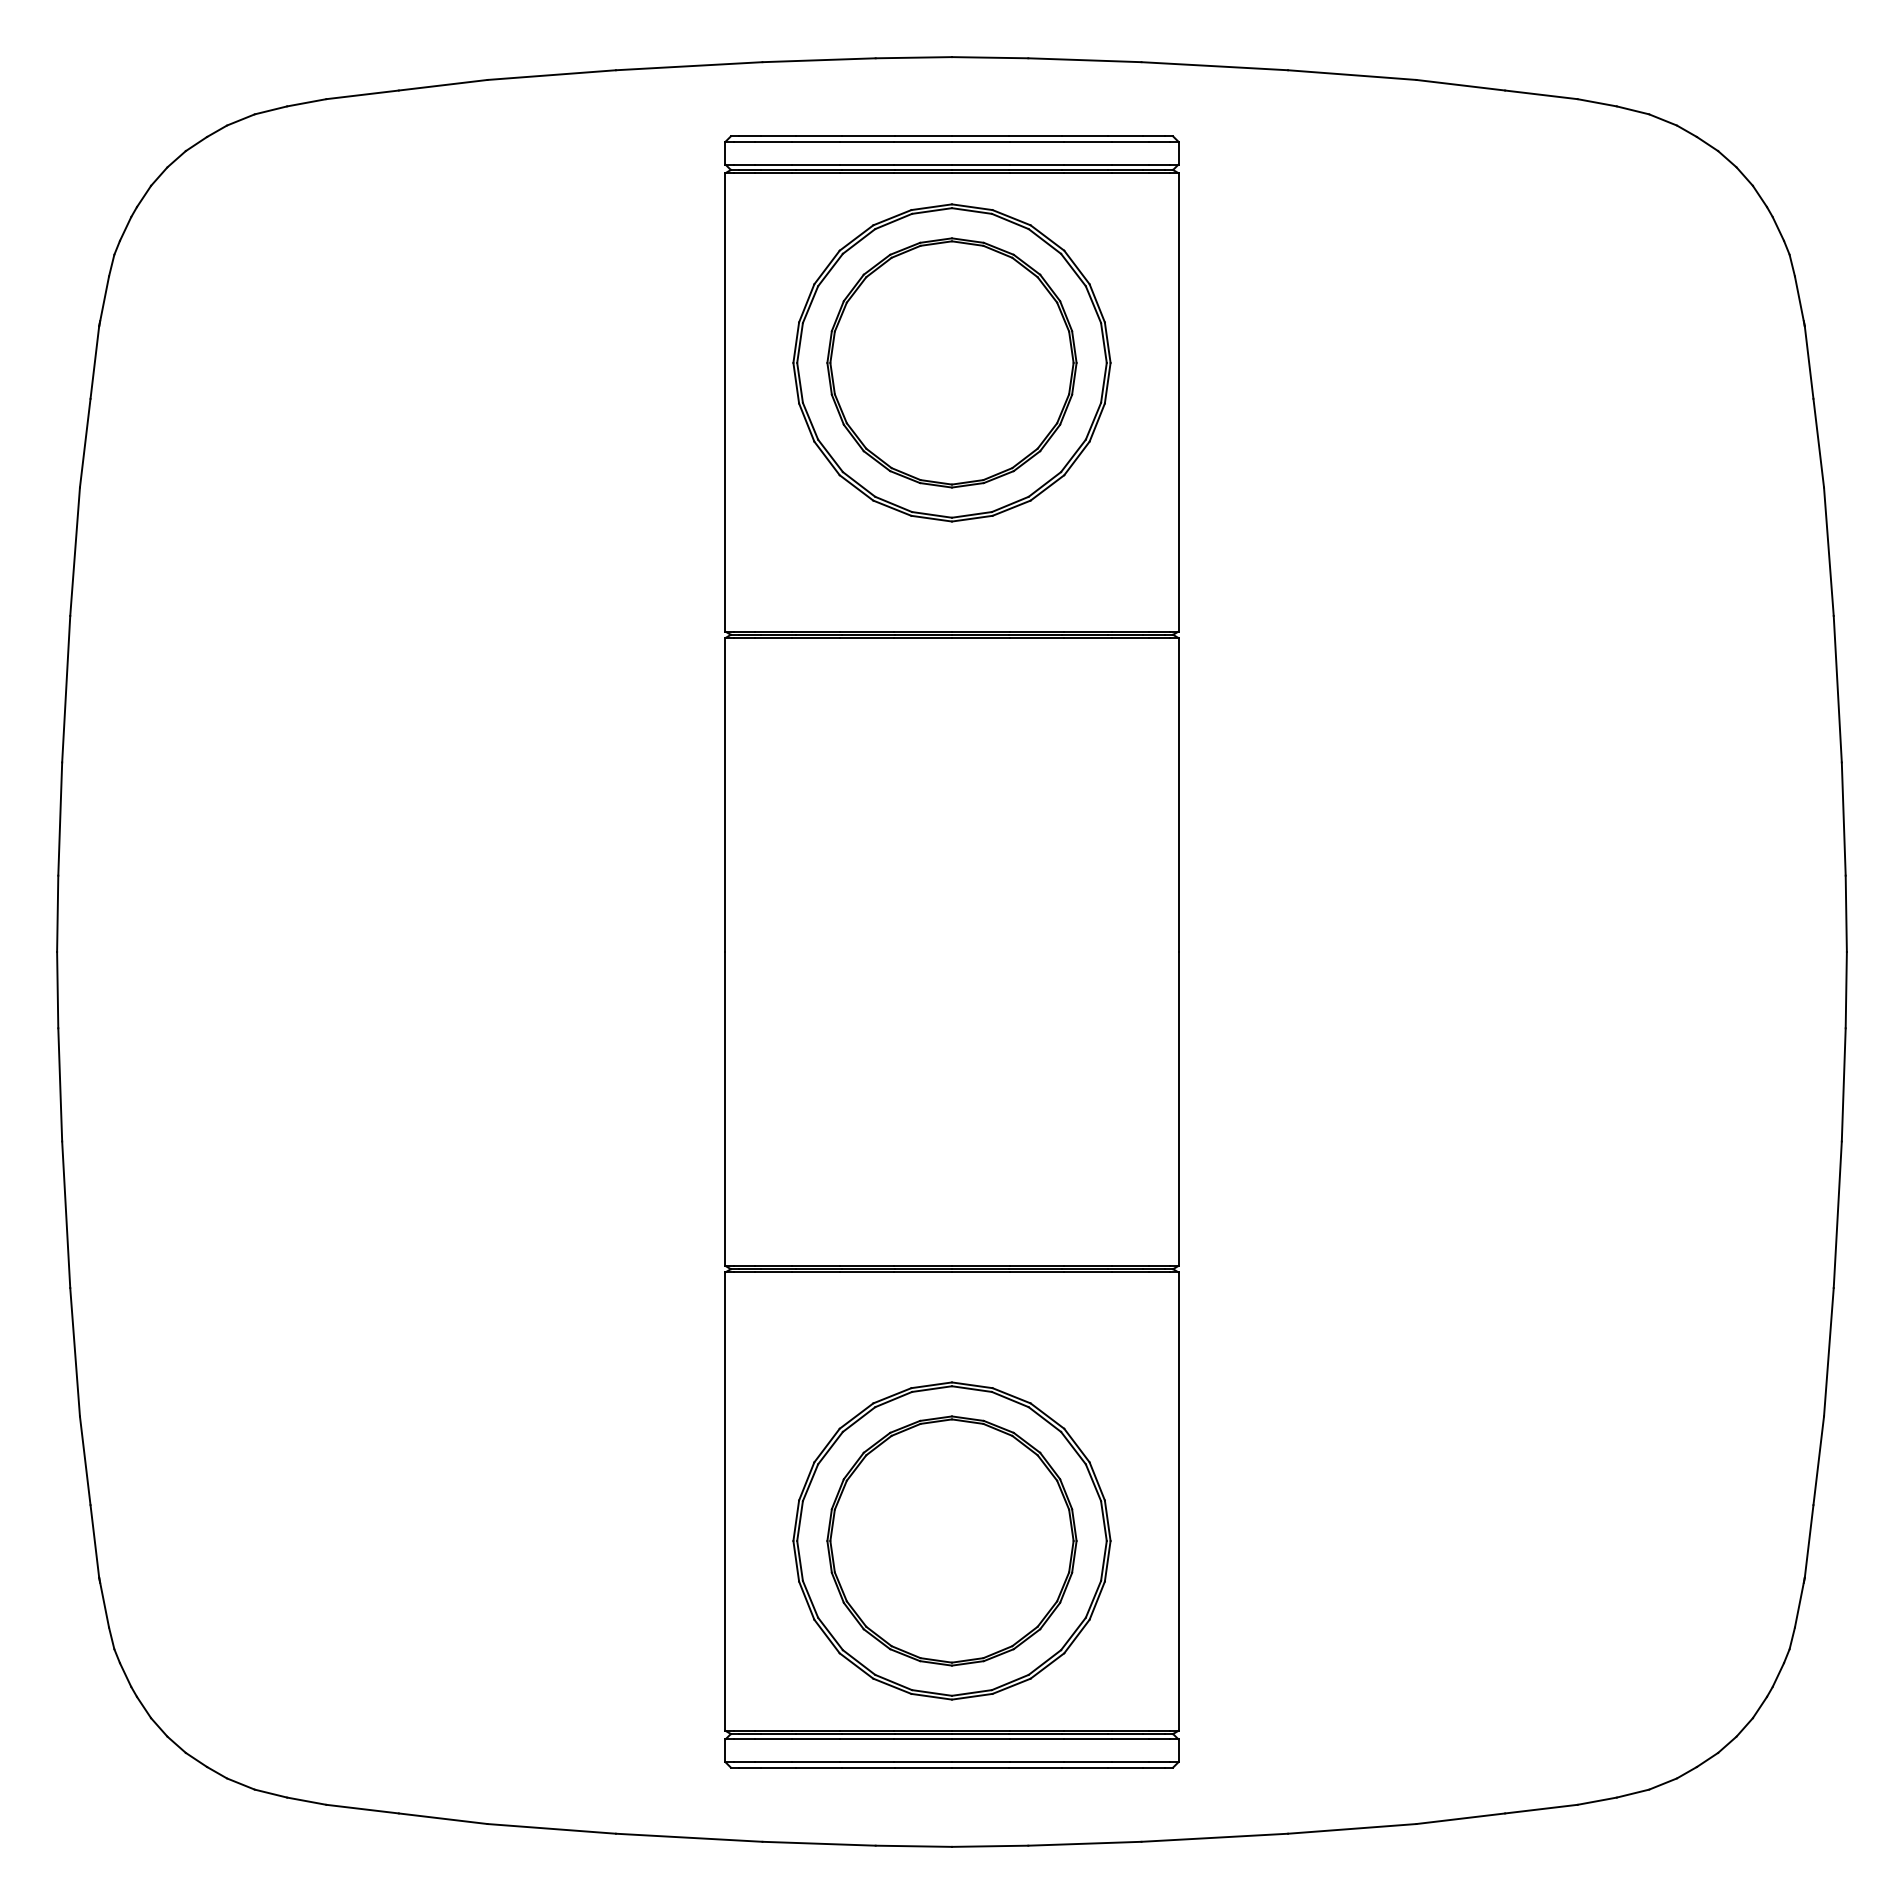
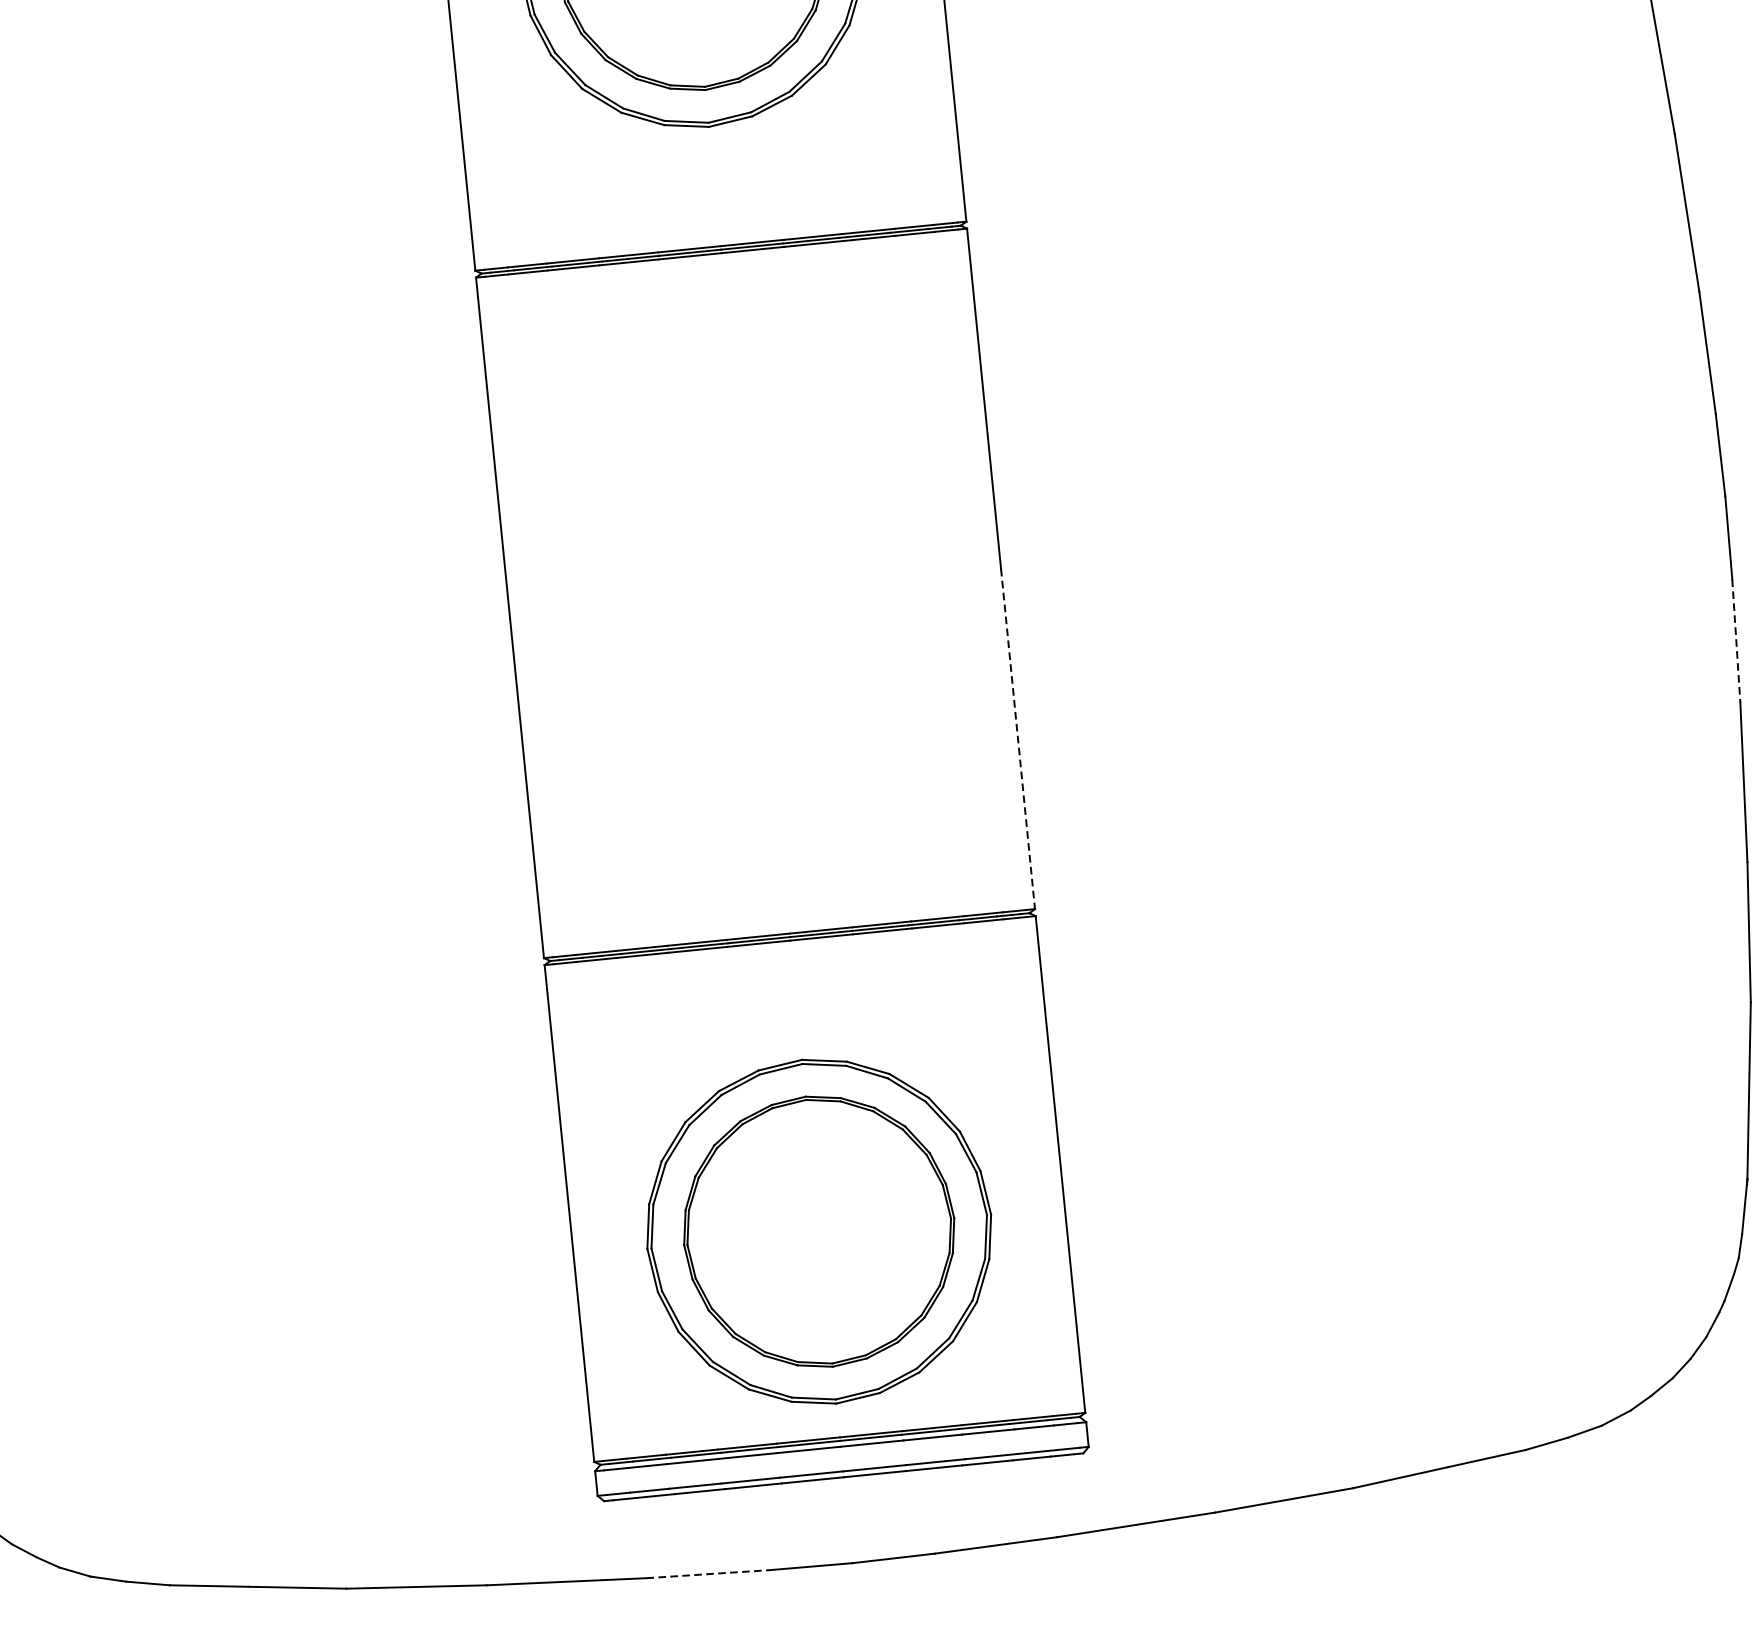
line: (1843, 1084) -> (1735, 640), solid -> dashed
line: (1178, 1108) -> (1017, 738), solid -> dashed
line: (819, 1843) -> (708, 1573), solid -> dashed

